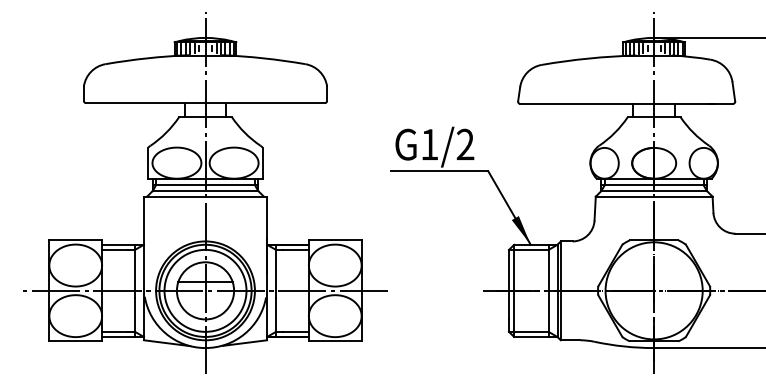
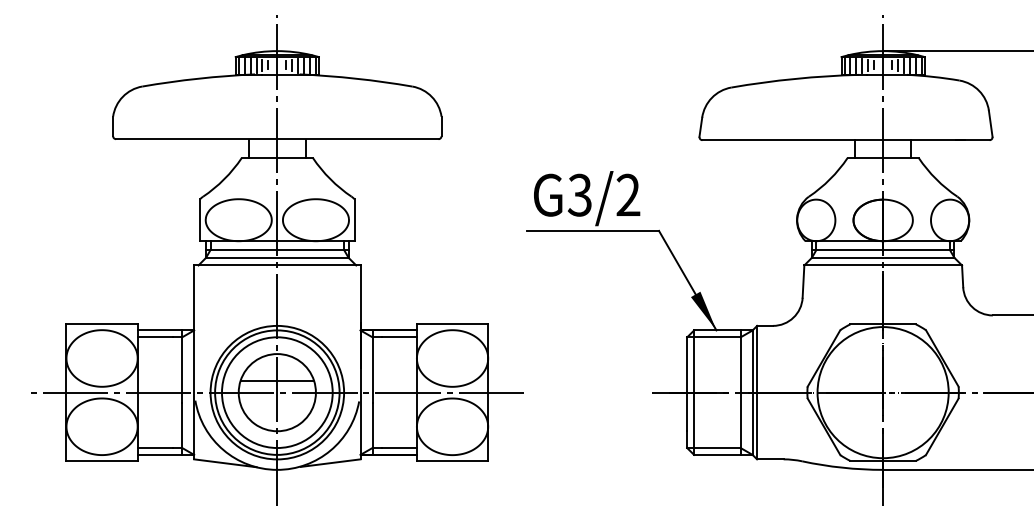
text: (429, 144) -> (579, 195), G1/2 -> G3/2

